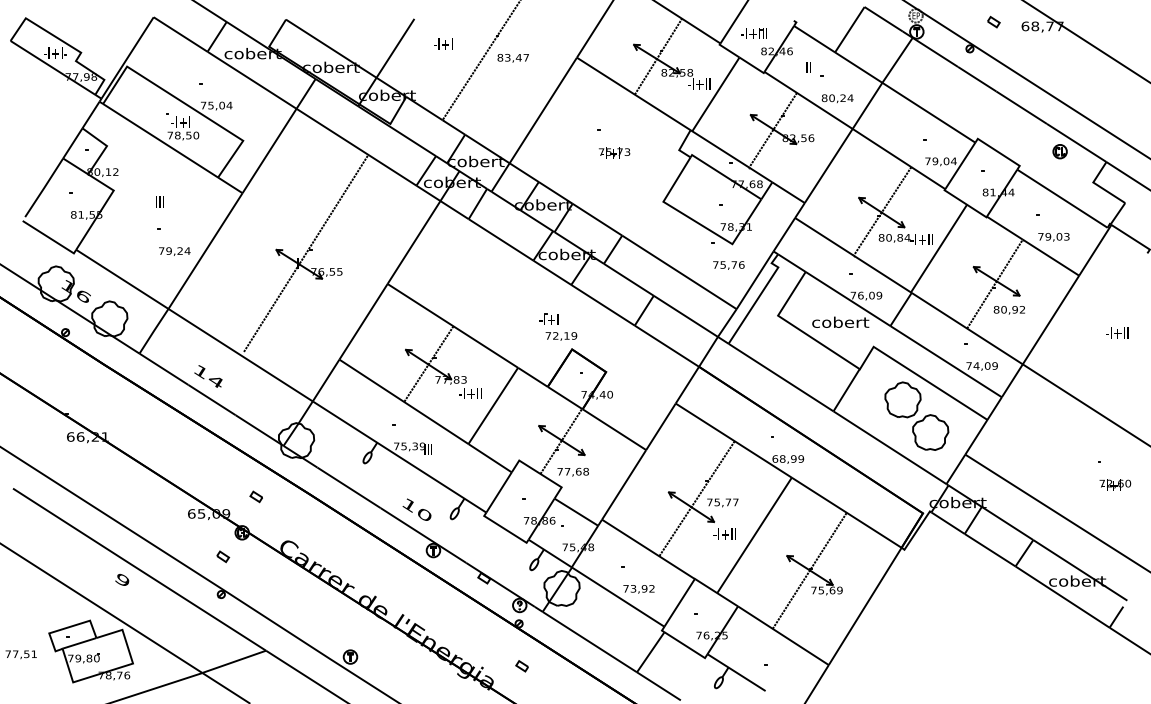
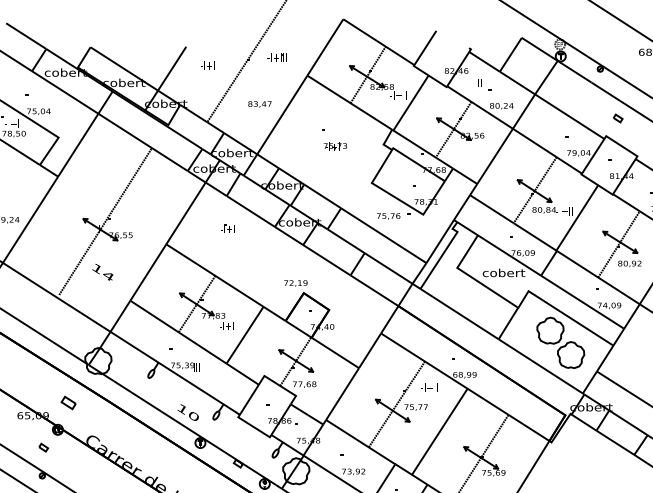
part: (993, 21) -> (617, 118), moved
part: (753, 33) -> (276, 57), moved
text: (512, 58) -> (259, 104), moved
text: (728, 265) -> (388, 216), moved
part: (548, 318) -> (227, 228), moved
text: (208, 376) -> (102, 272), moved
part: (255, 496) -> (67, 402), size x1.6
text: (724, 533) -> (429, 387), moved

